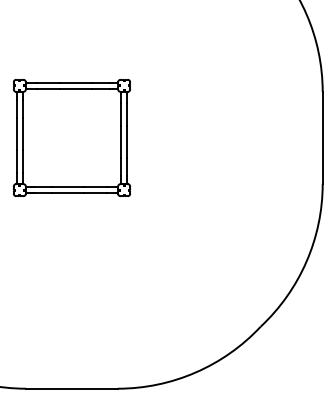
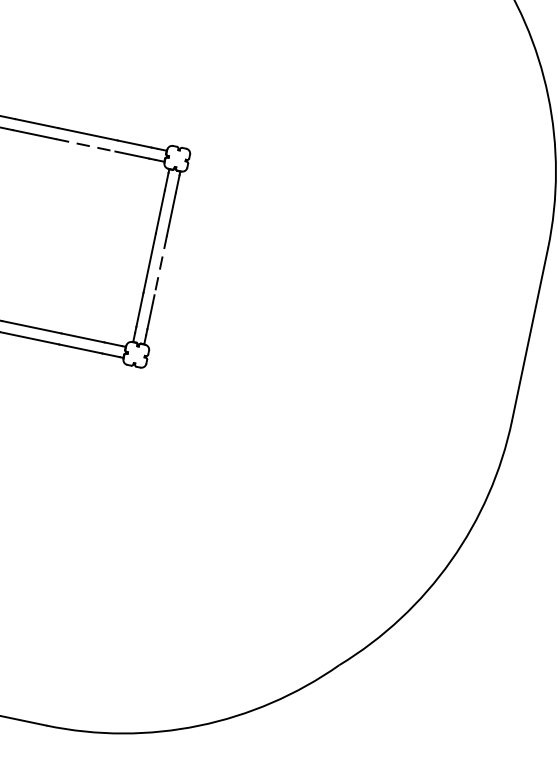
line: (76, 88) -> (86, 145), solid -> dashed
line: (127, 142) -> (161, 266), solid -> dashed

